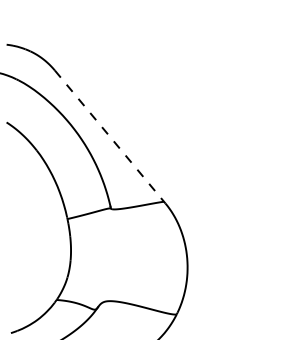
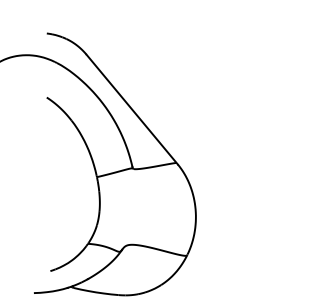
line: (110, 136) -> (132, 109), dashed -> solid

